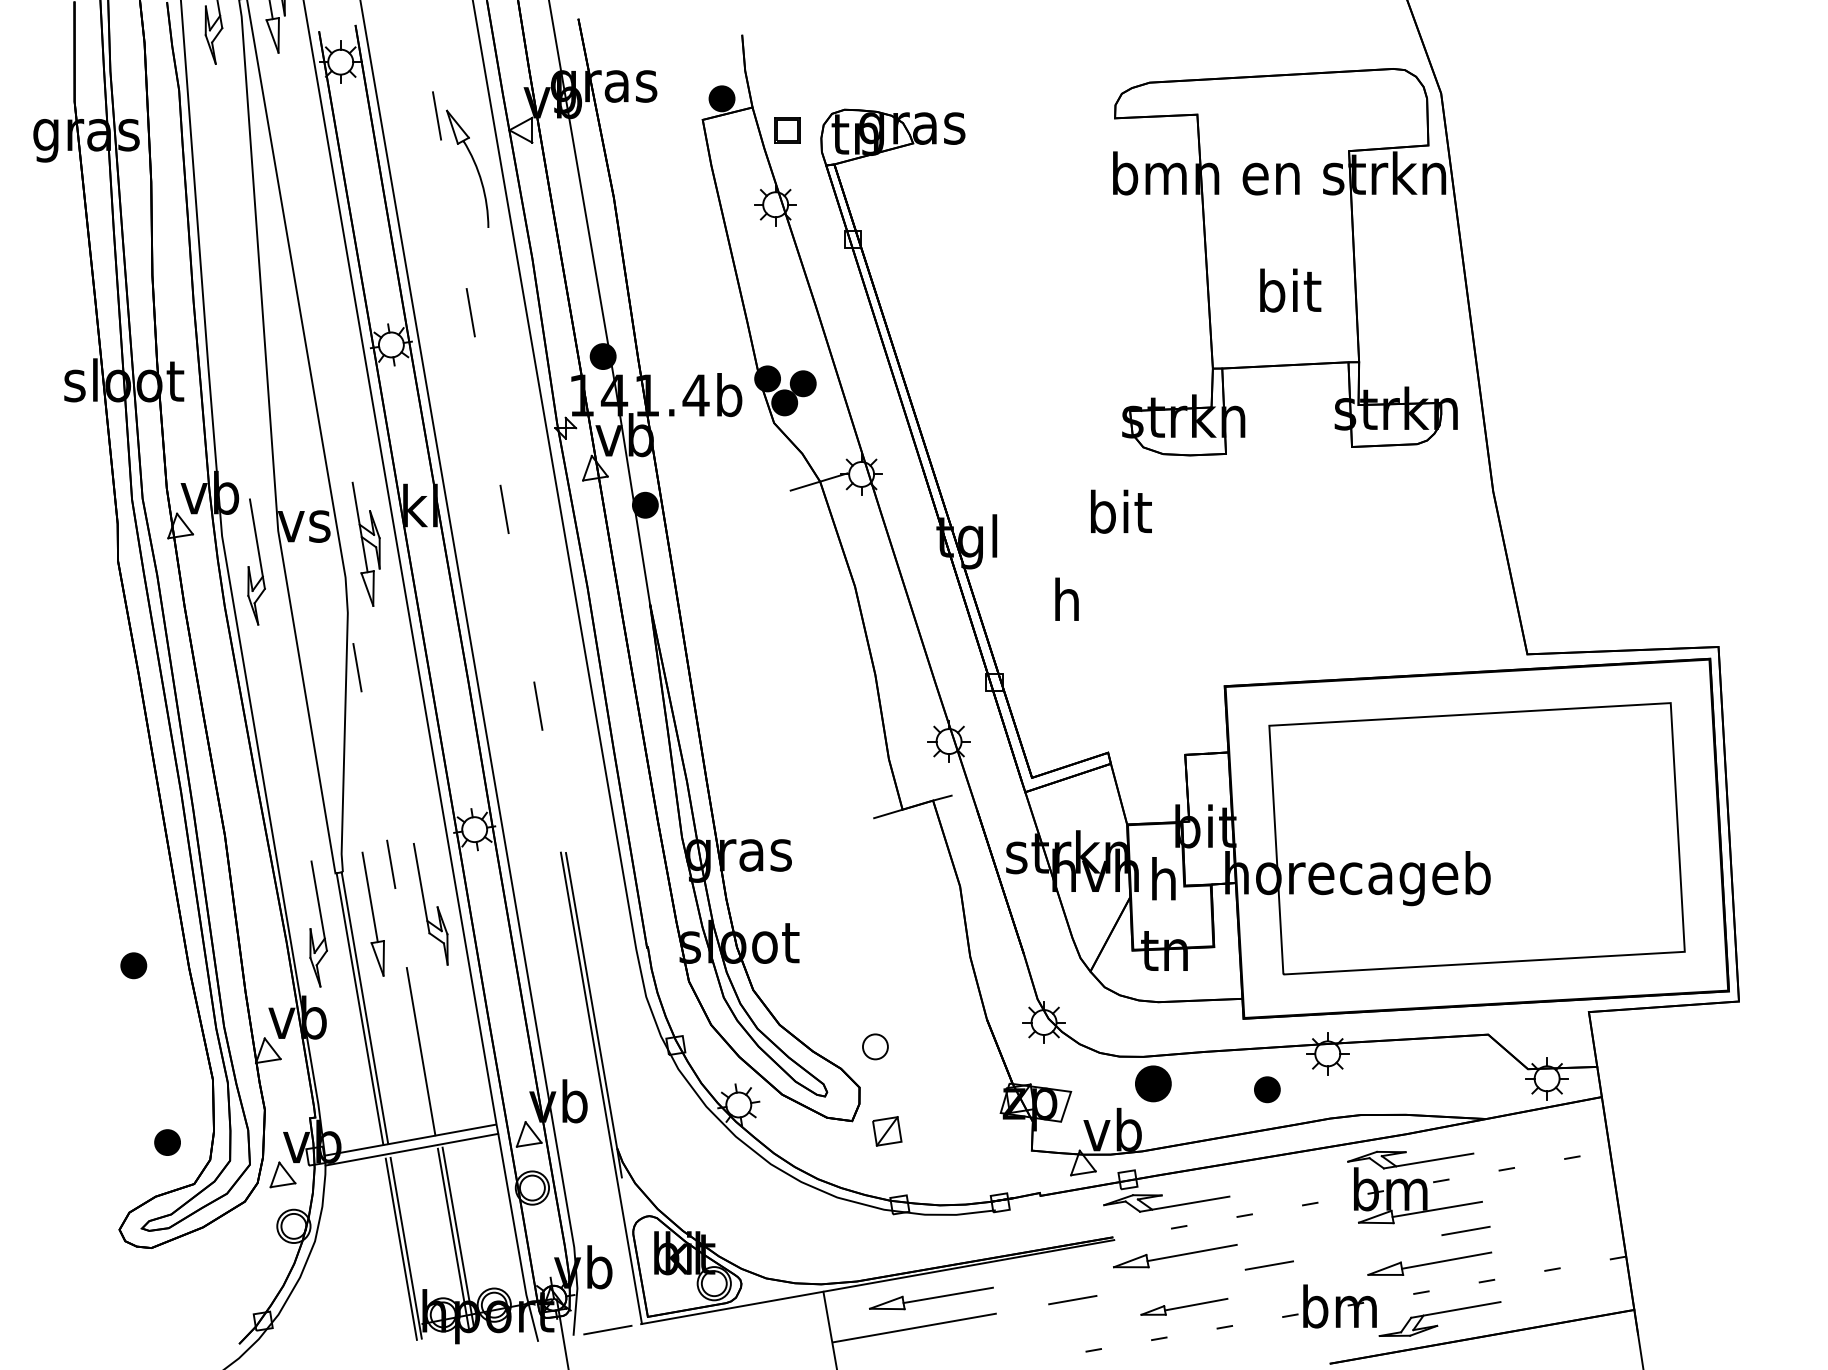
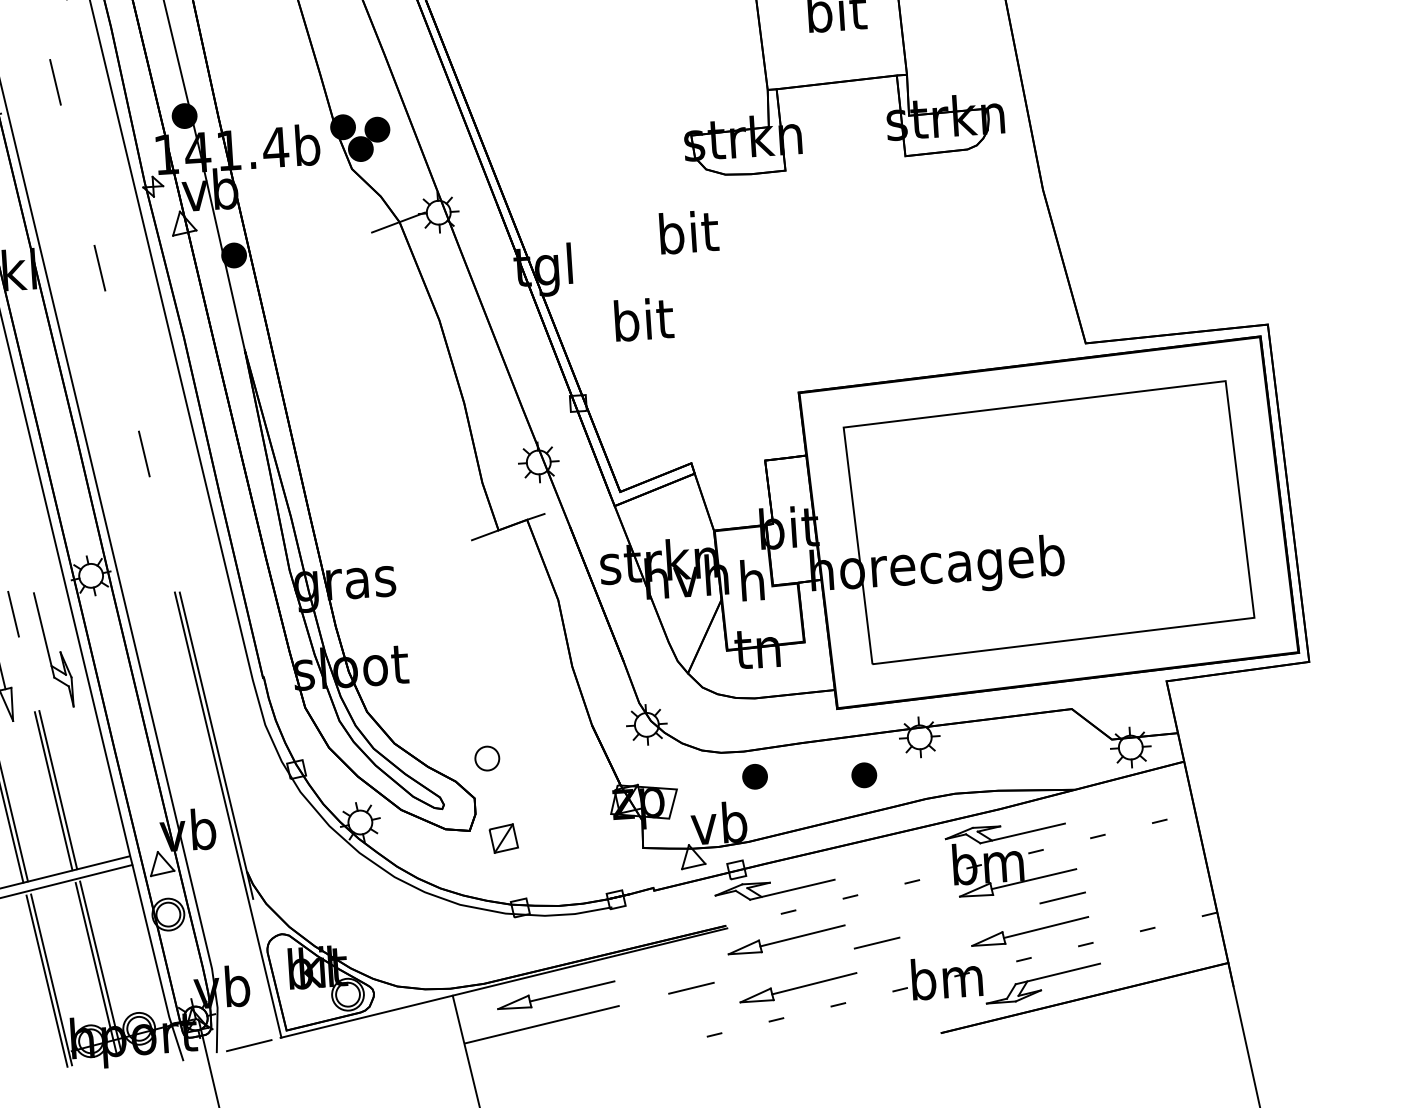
text: (1068, 599) -> (644, 319), h -> bit
line: (425, 1050) -> (57, 789), added
part: (1153, 1083) -> (755, 776), size x0.71
part: (1184, 1306) -> (798, 987), size x1.43

